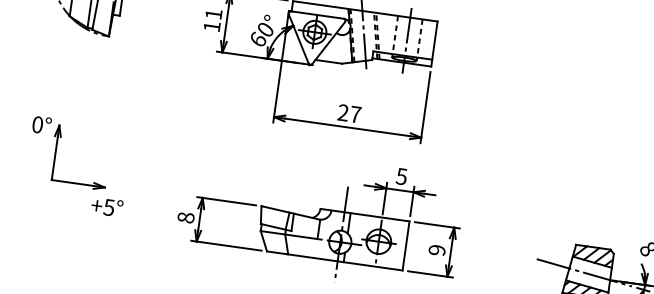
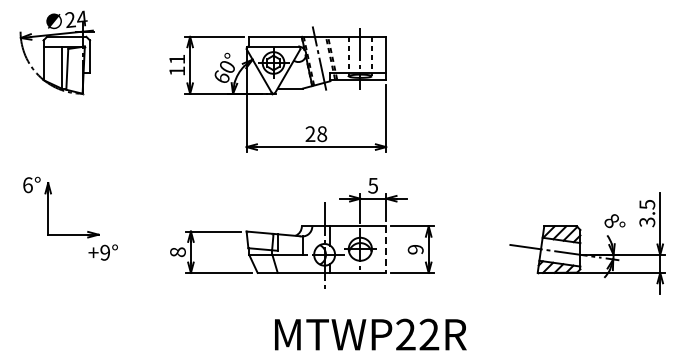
text: (355, 115) -> (322, 134), 27 -> 28
text: (37, 124) -> (27, 184), 0° -> 6°
text: (108, 207) -> (104, 252), +5° -> +9°
line: (406, 246) -> (386, 250), solid -> dashed

